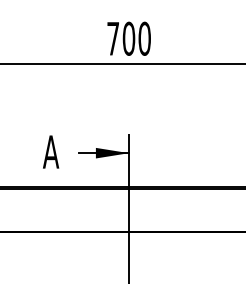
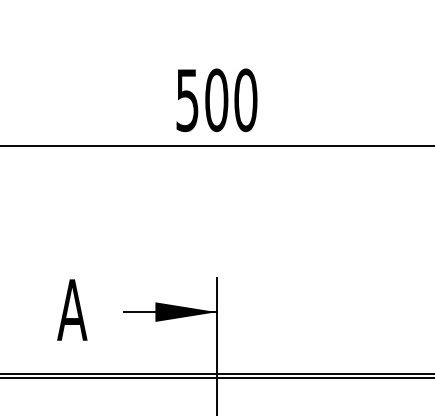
text: (112, 38) -> (186, 99), 700 -> 500

